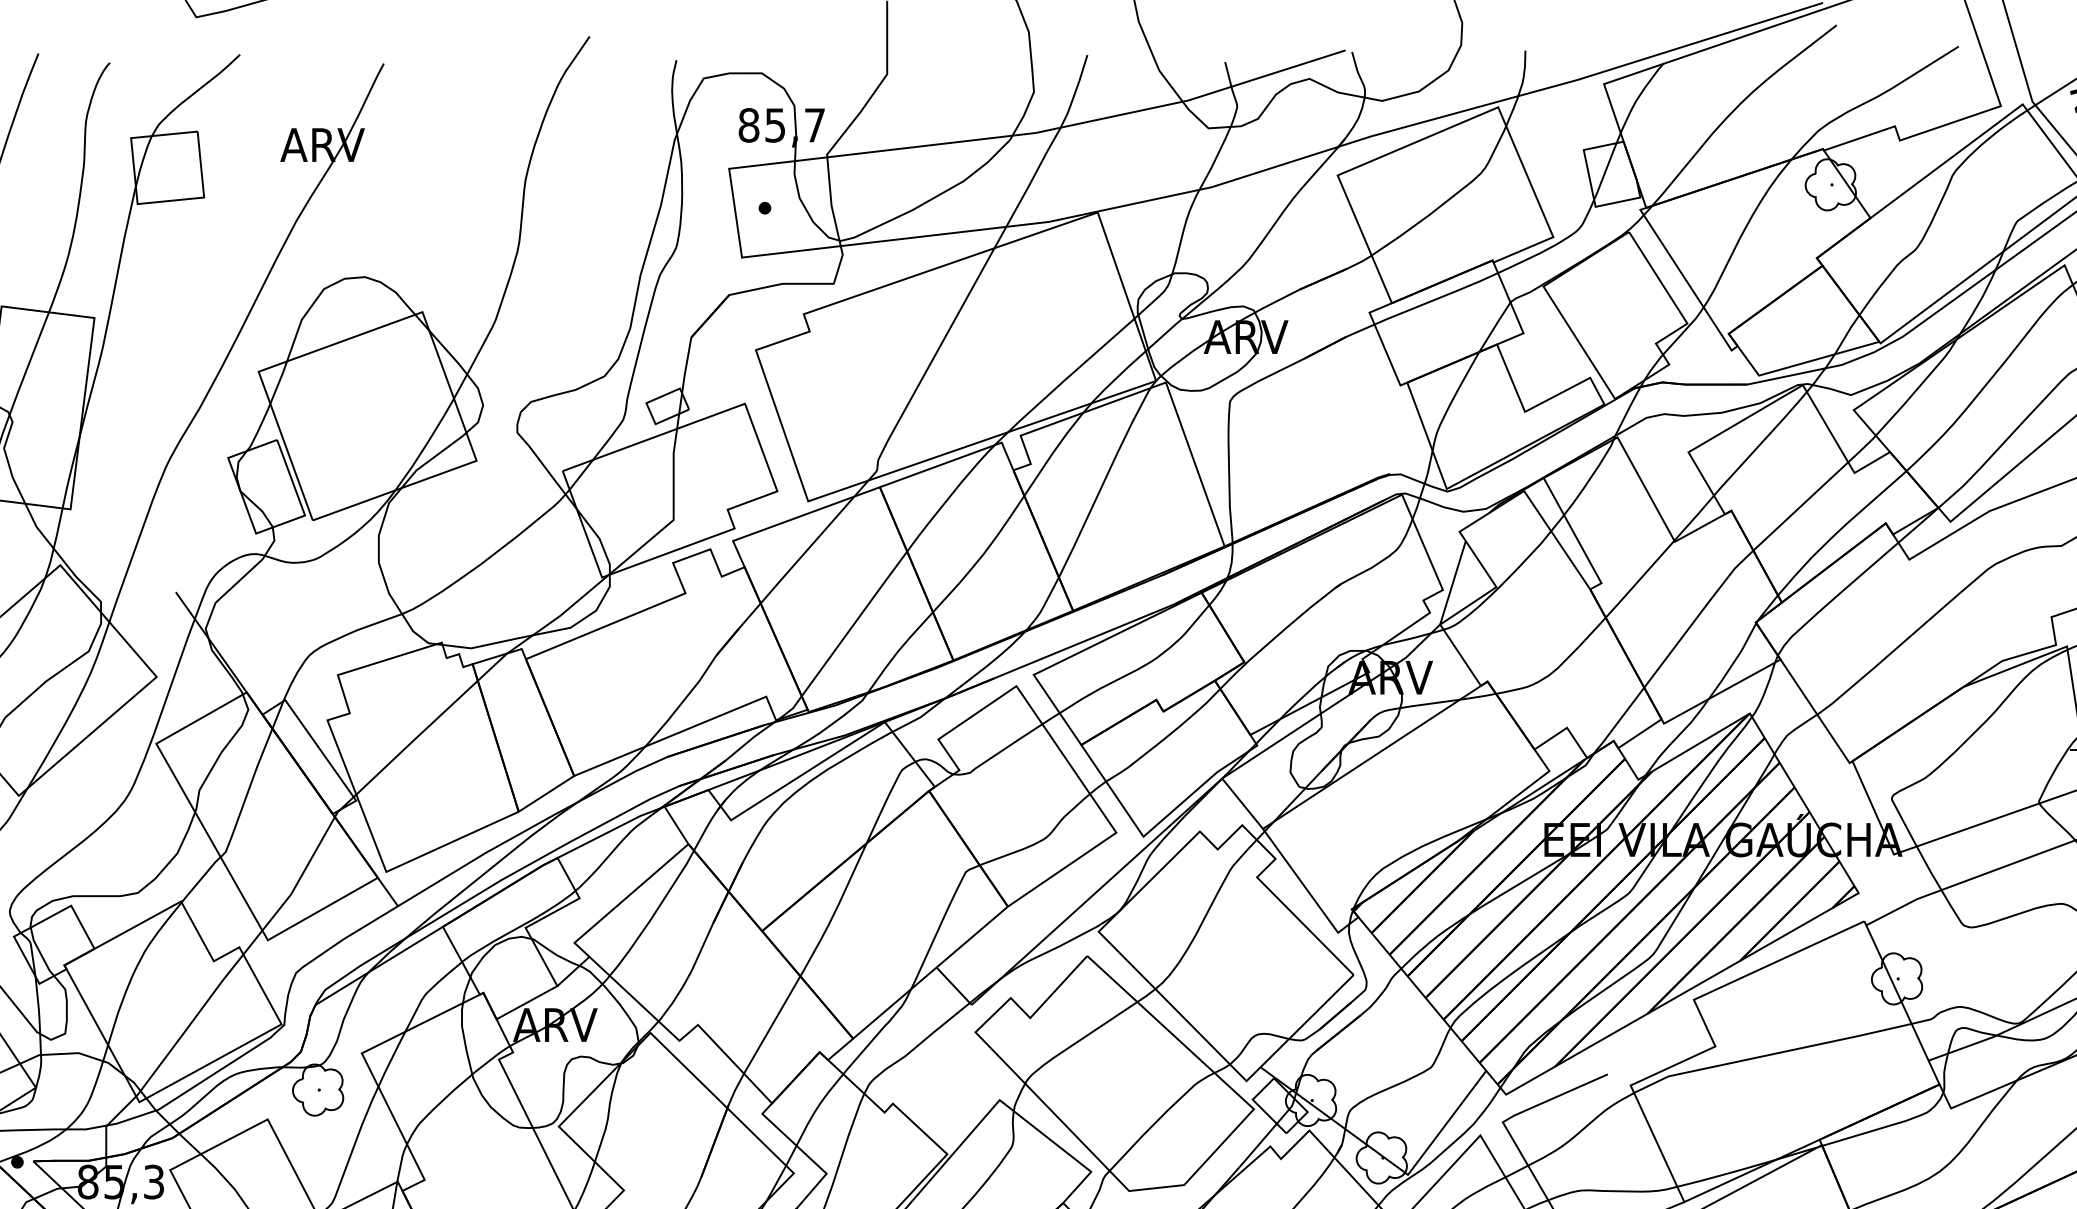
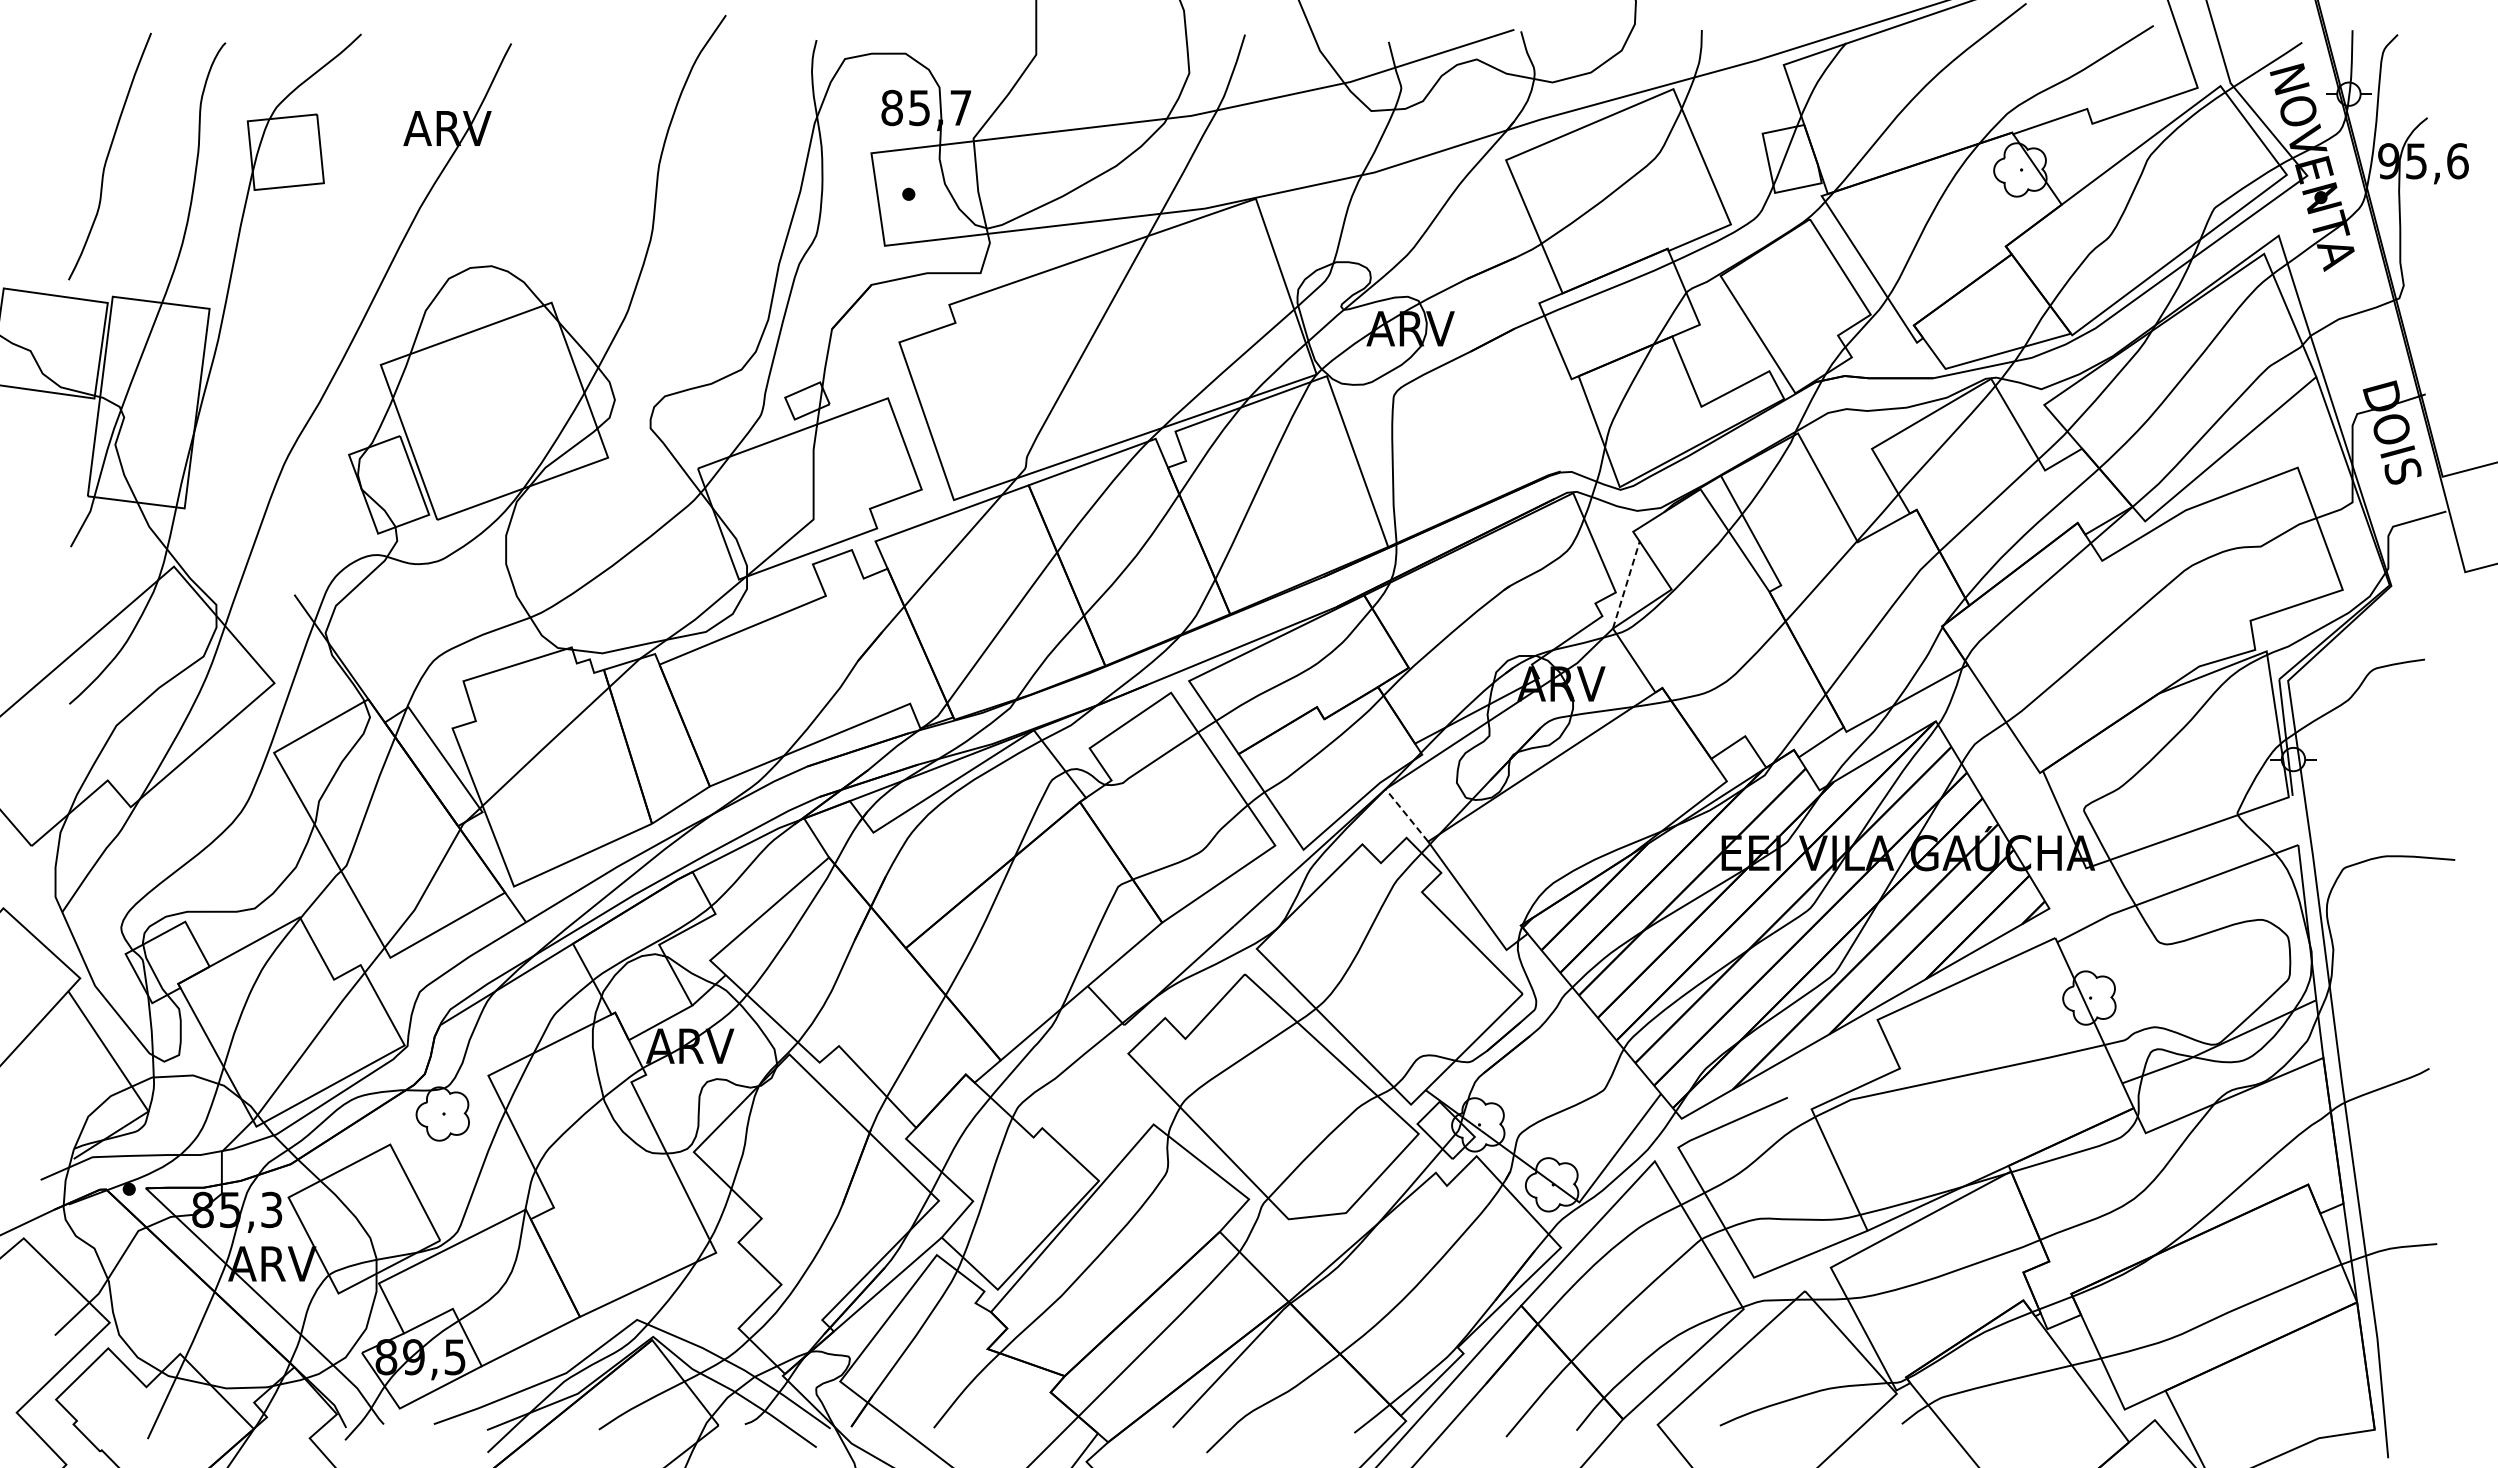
line: (1453, 583) -> (1626, 585), solid -> dashed
line: (1242, 803) -> (1406, 815), solid -> dashed

